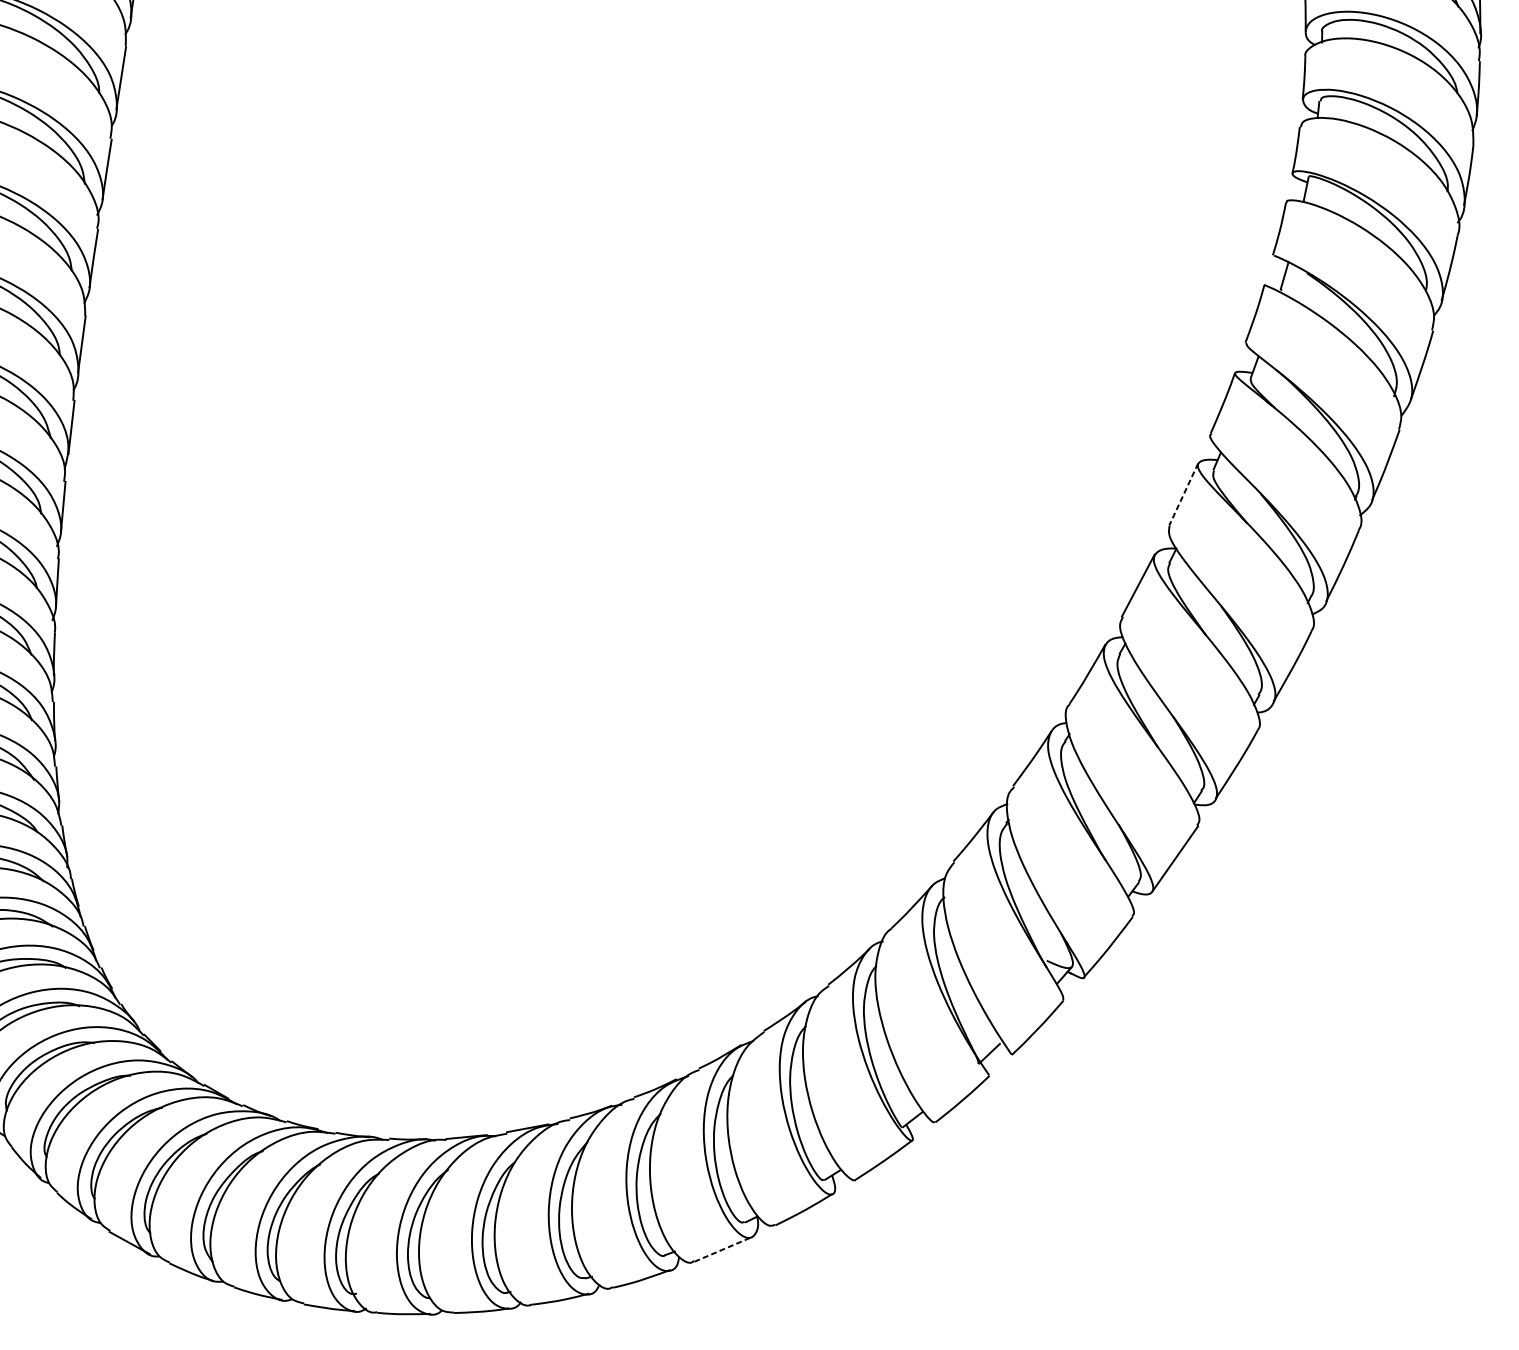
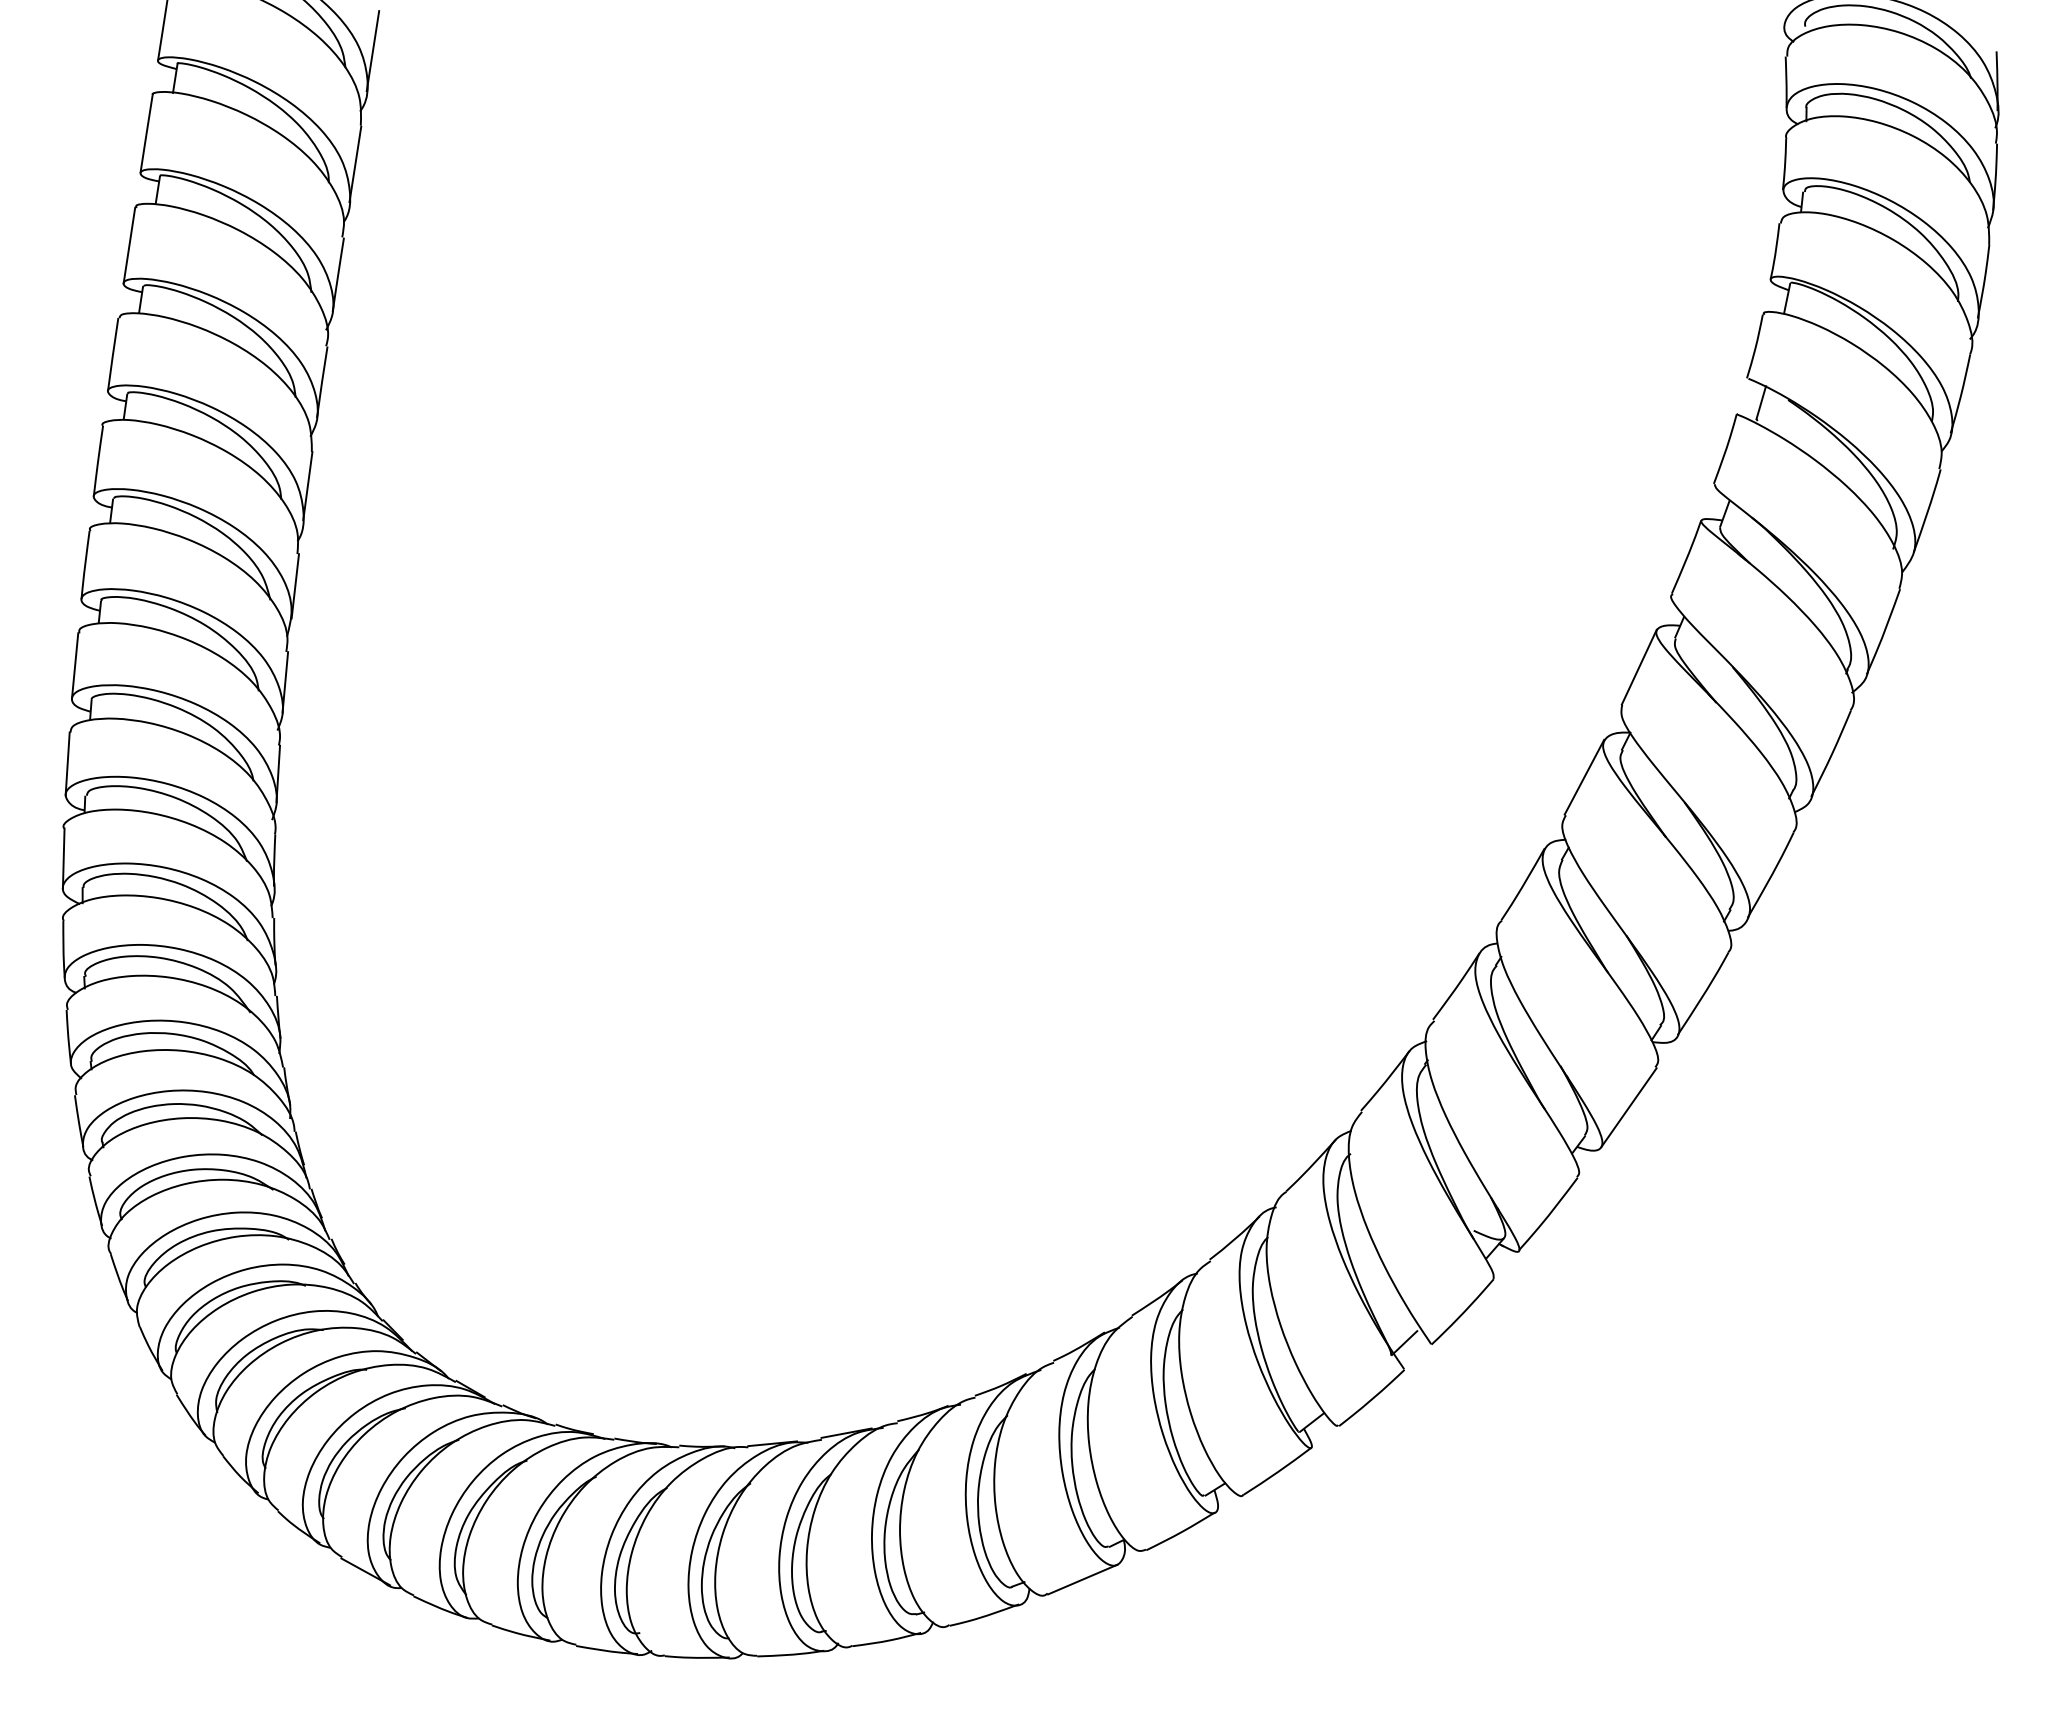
line: (1183, 494) -> (1639, 667), dashed -> solid
line: (722, 1249) -> (1082, 1579), dashed -> solid

